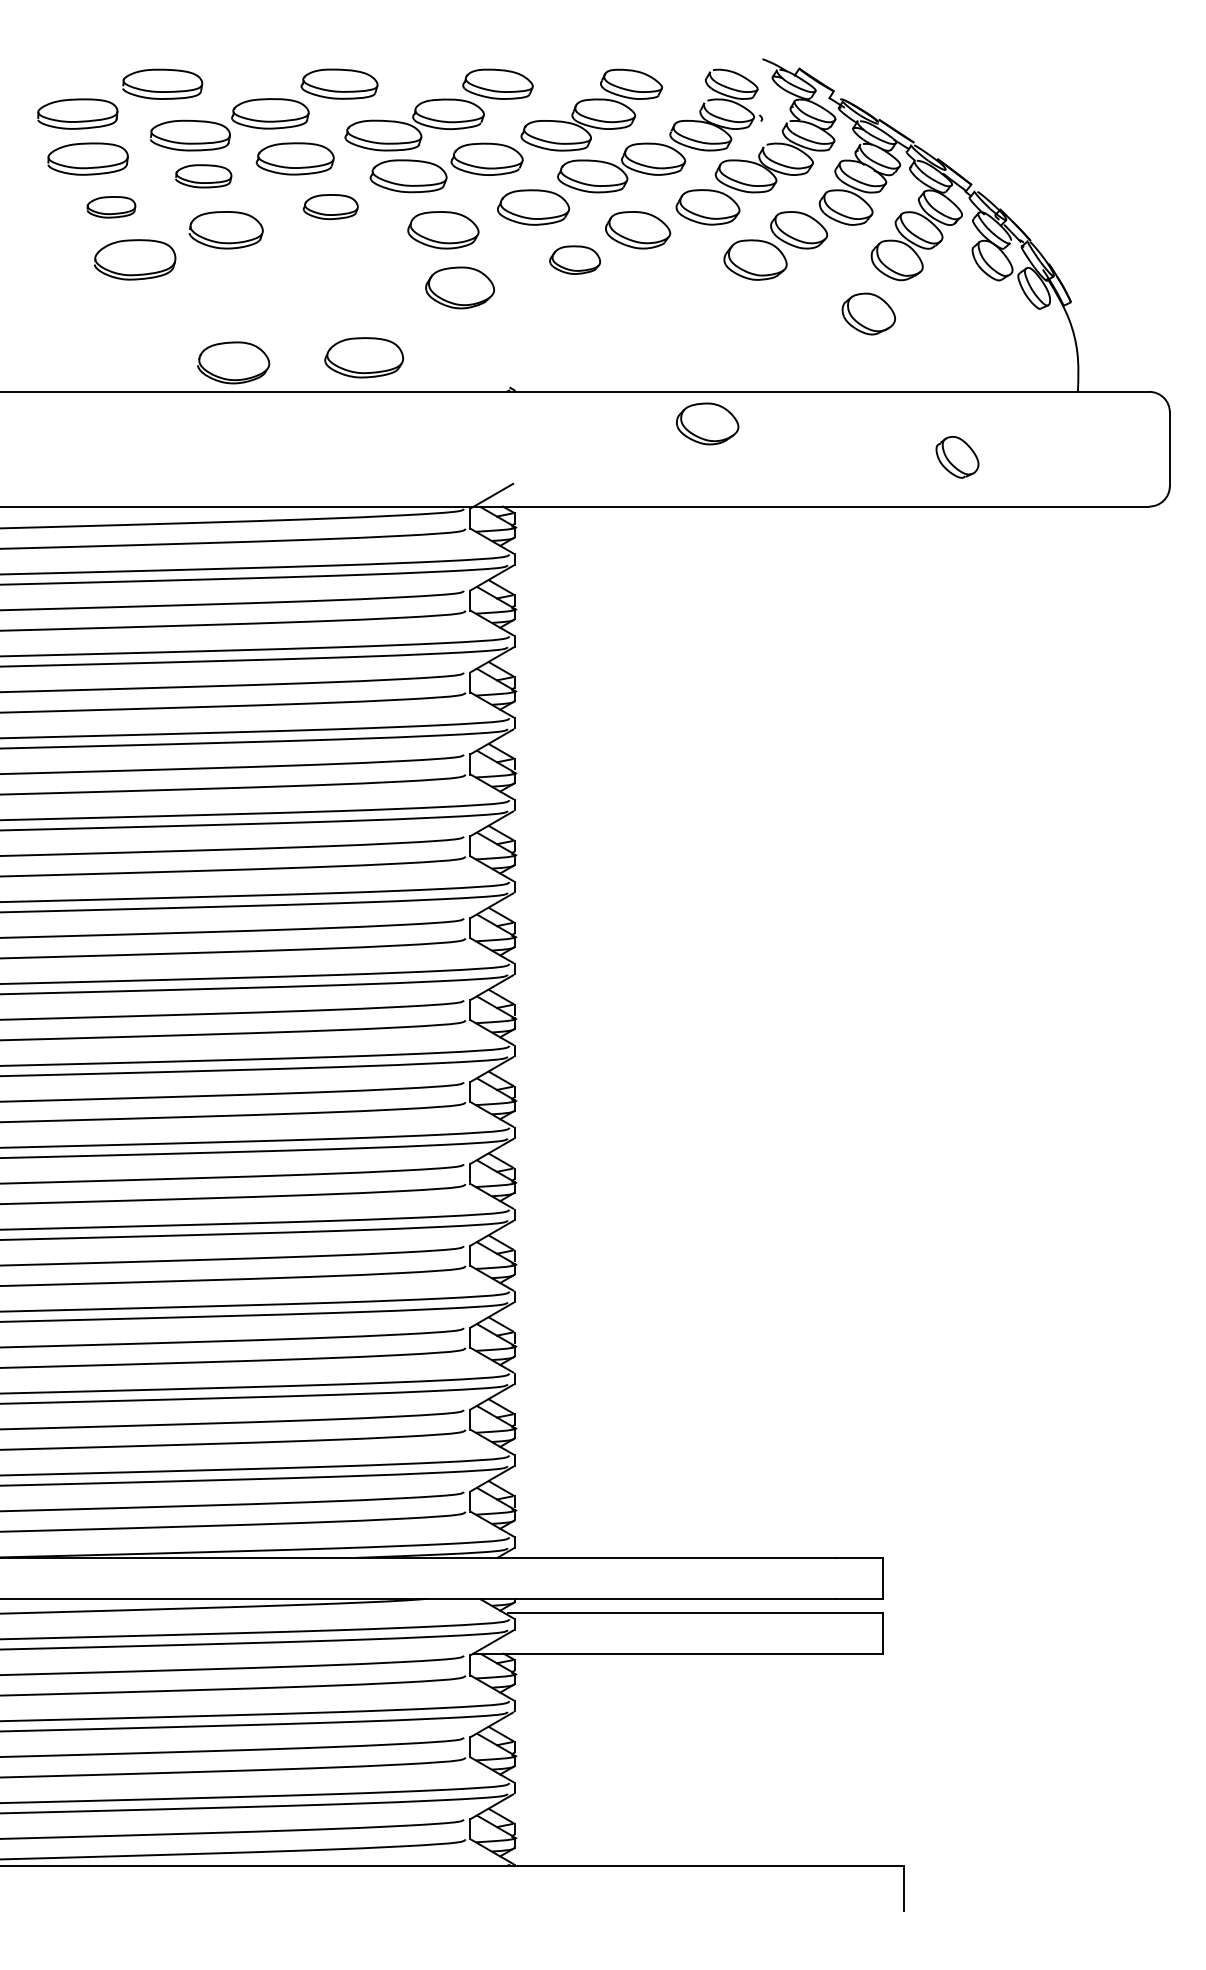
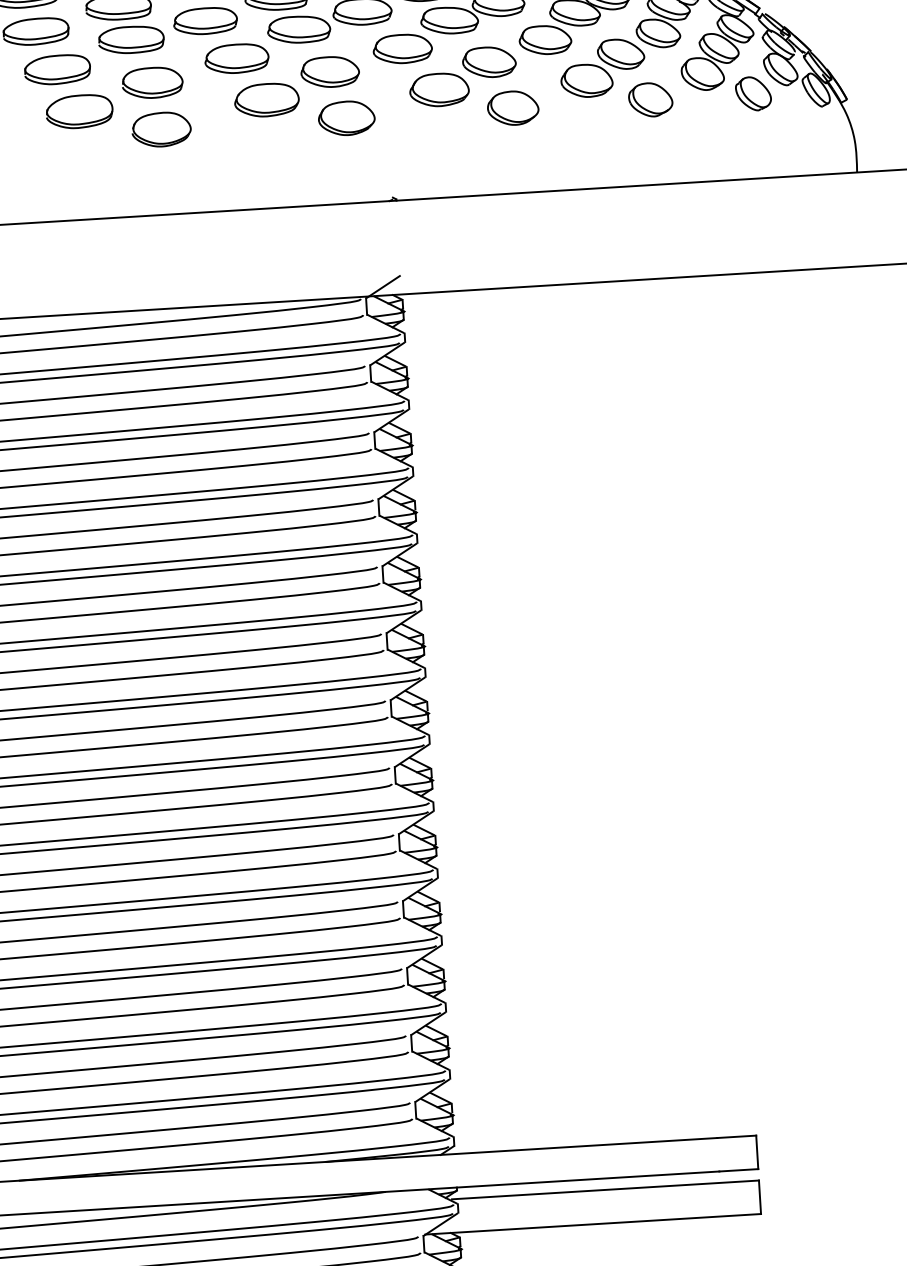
part: (203, 176) -> (131, 40), size x1.43
part: (330, 206) -> (236, 58), size x1.43
part: (111, 207) -> (57, 70), size x1.67
part: (574, 259) -> (438, 89), size x1.43
part: (868, 313) -> (650, 99), moved
part: (363, 357) -> (266, 99), moved
part: (233, 362) -> (161, 129), moved
part: (707, 423) -> (513, 107), moved
part: (957, 457) -> (753, 93), moved

